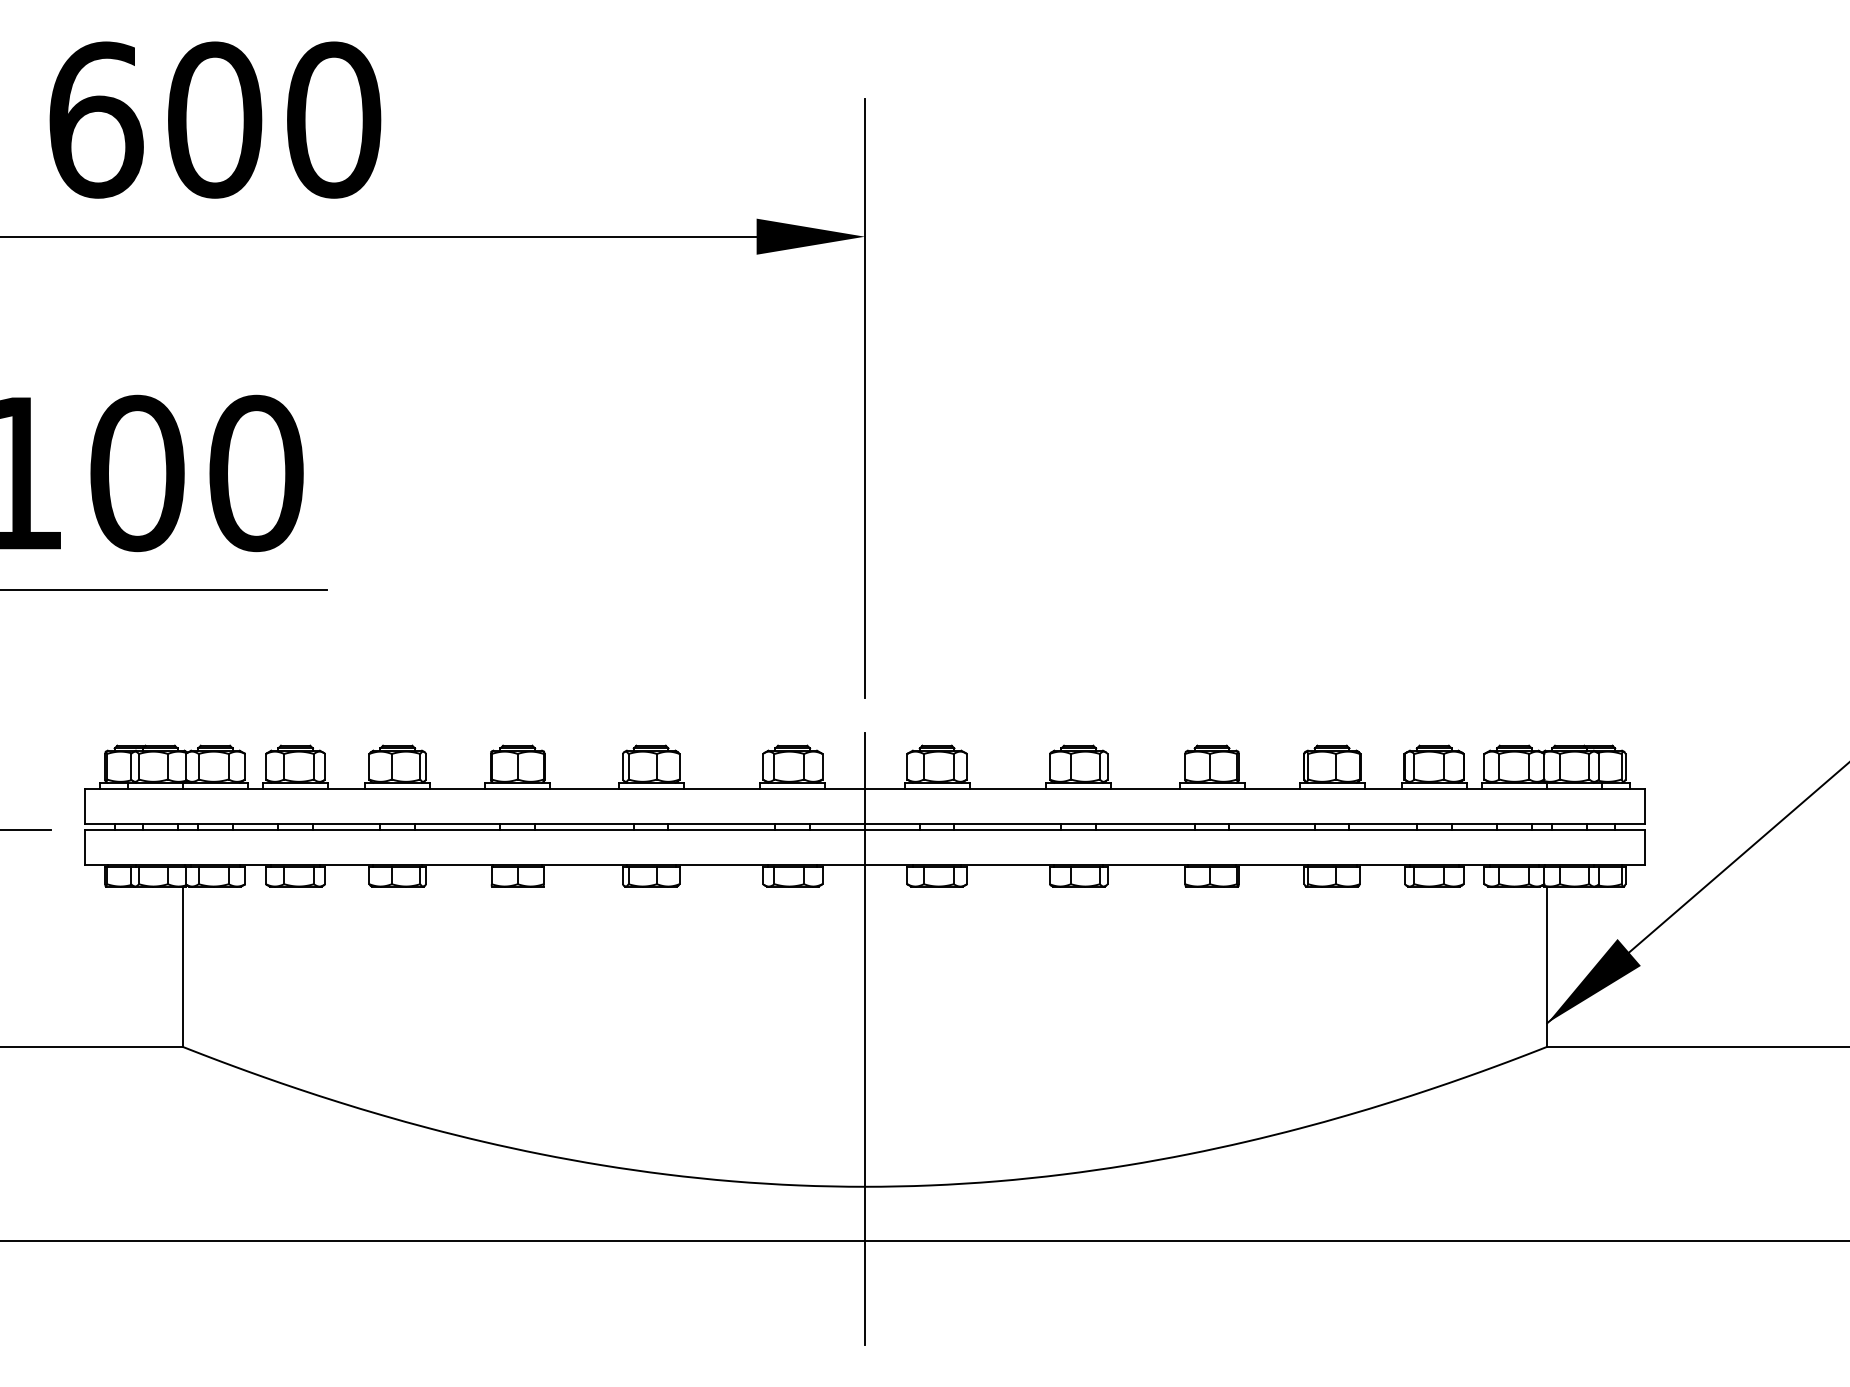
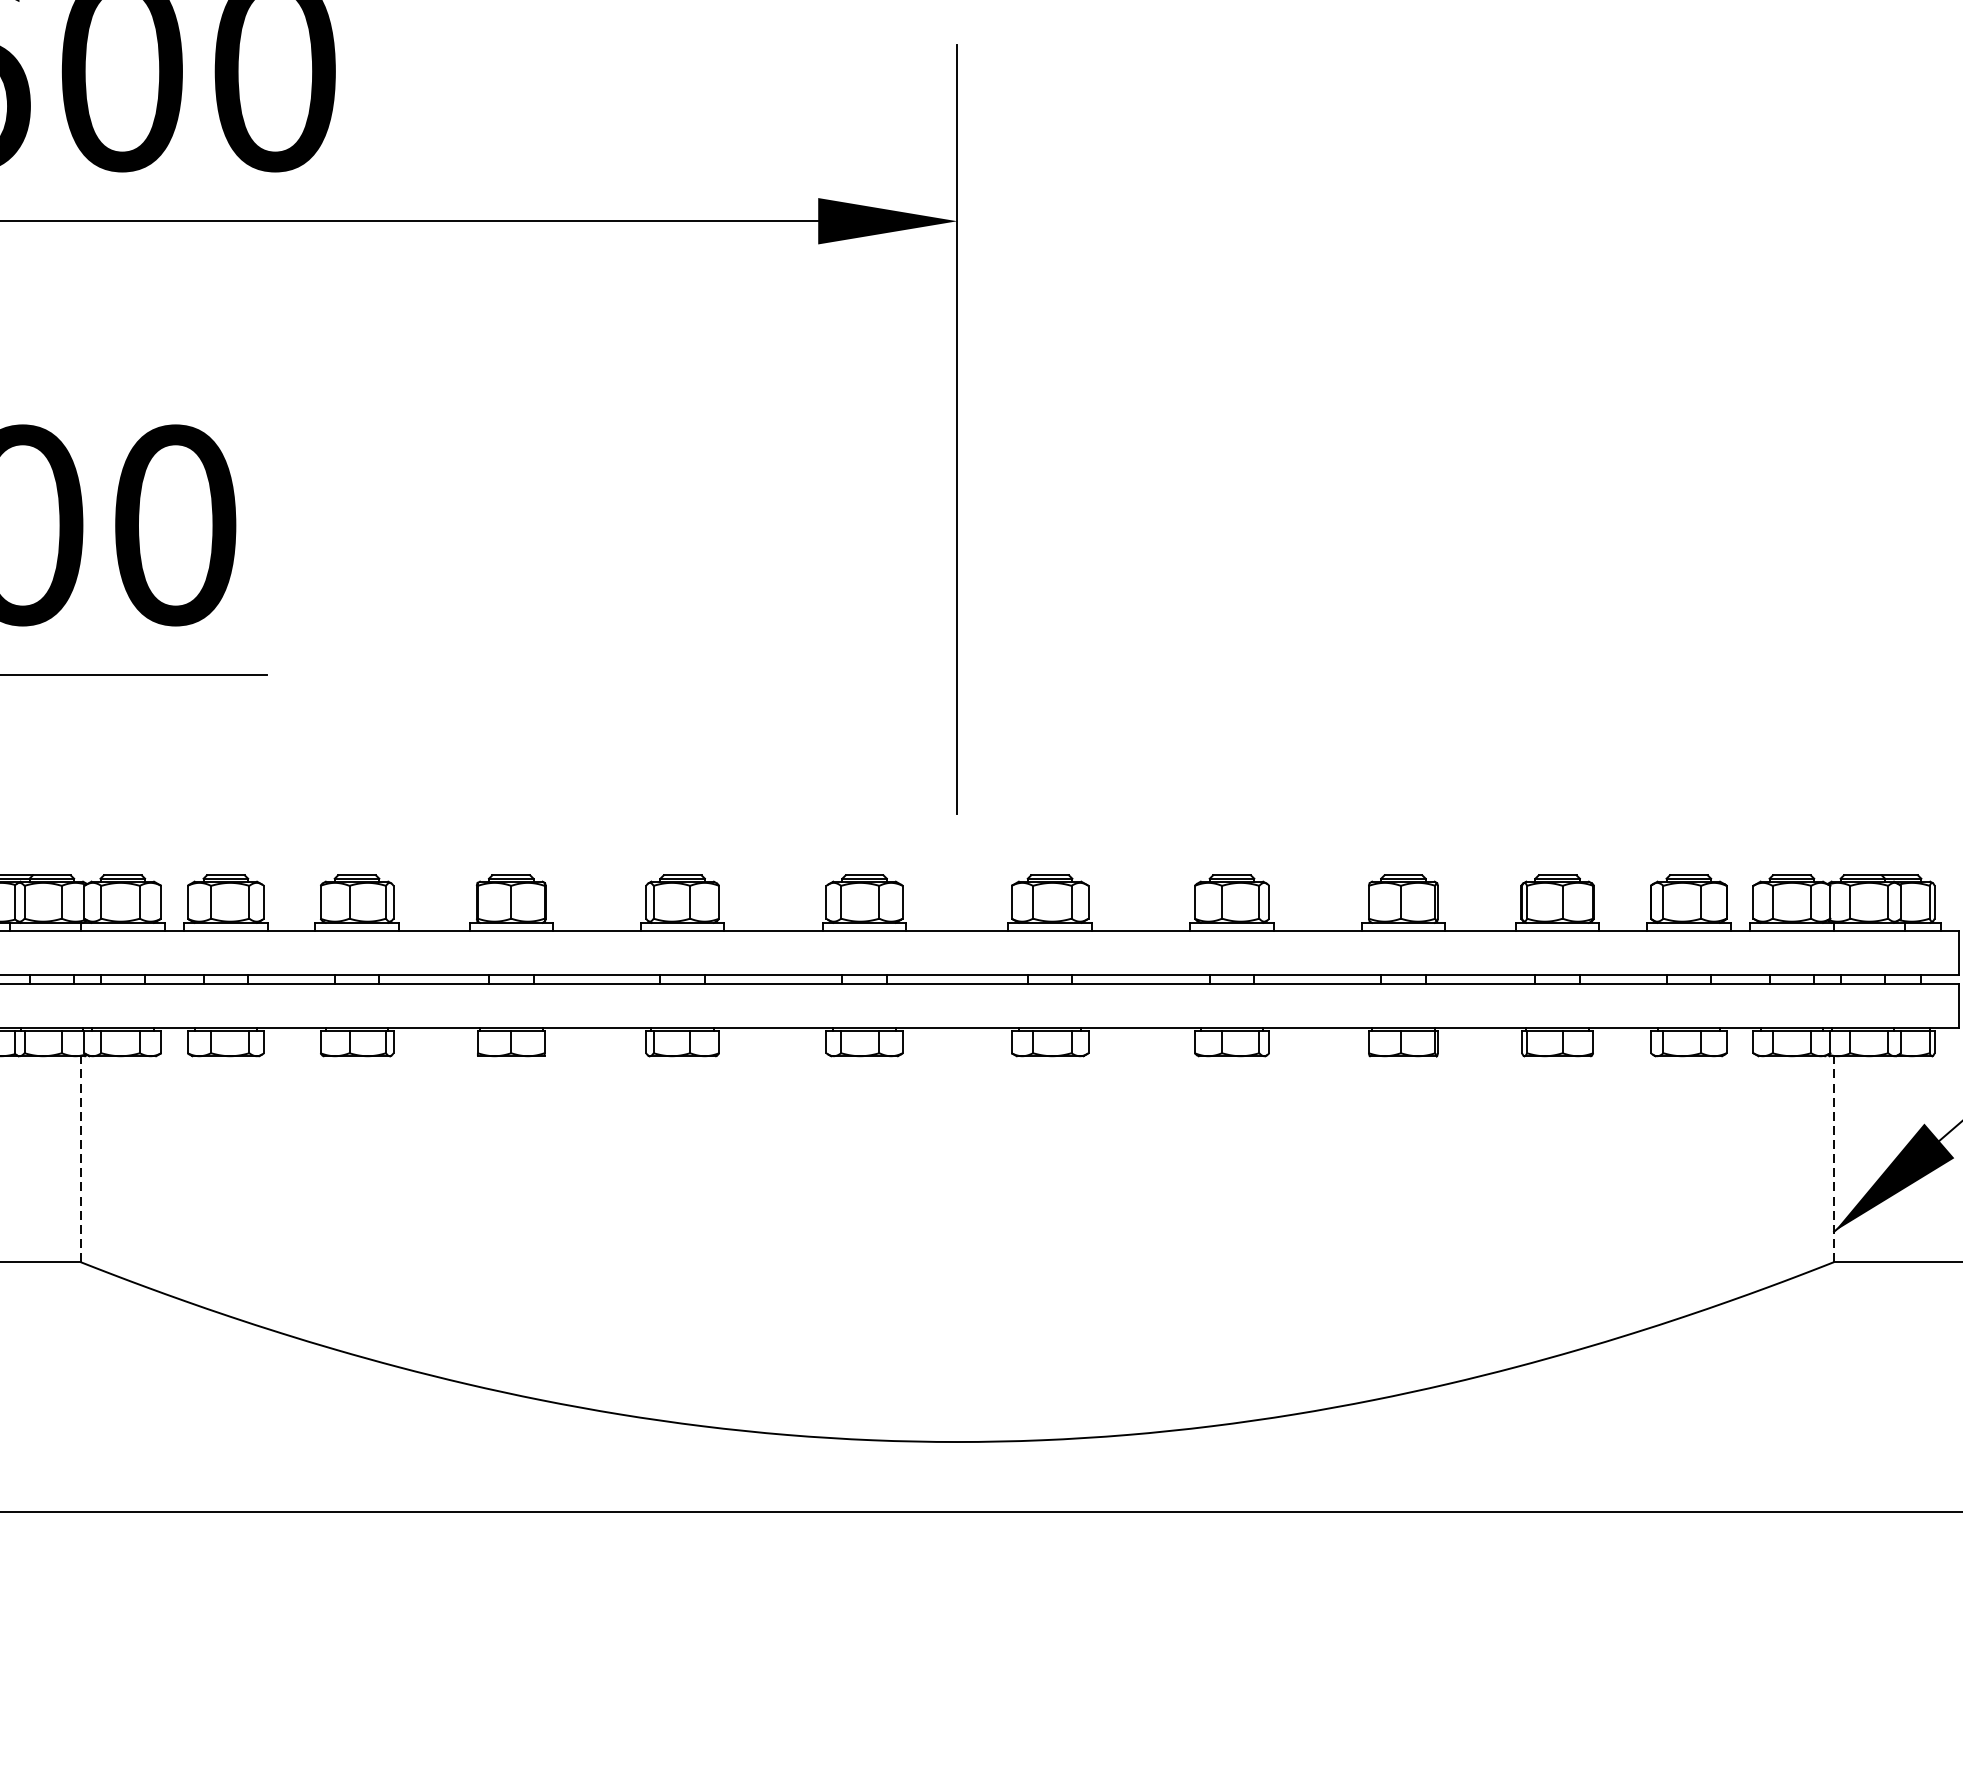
line: (182, 966) -> (80, 1158), solid -> dashed
line: (1547, 966) -> (1834, 1158), solid -> dashed
line: (864, 1038) -> (956, 1251), removed

